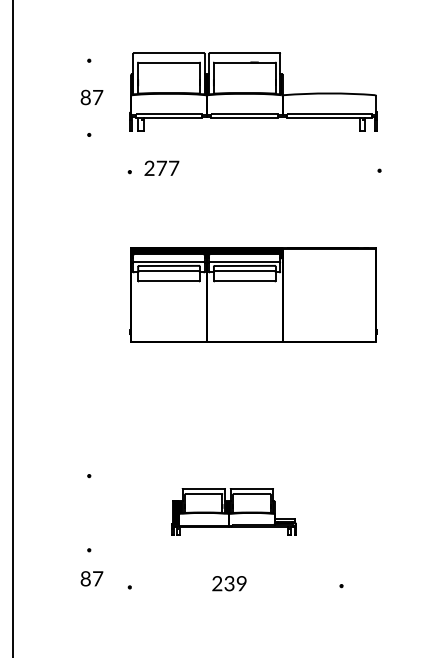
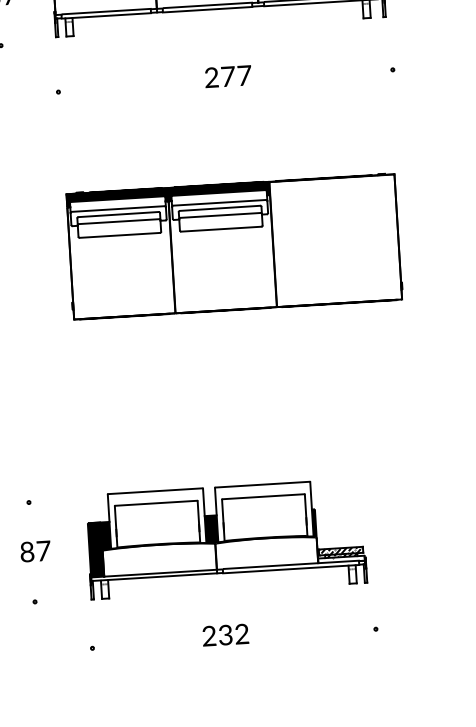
text: (161, 167) -> (227, 75), moved
part: (233, 511) -> (225, 538), size x1.67
text: (91, 578) -> (34, 551), moved
text: (241, 584) -> (241, 635), 239 -> 232

